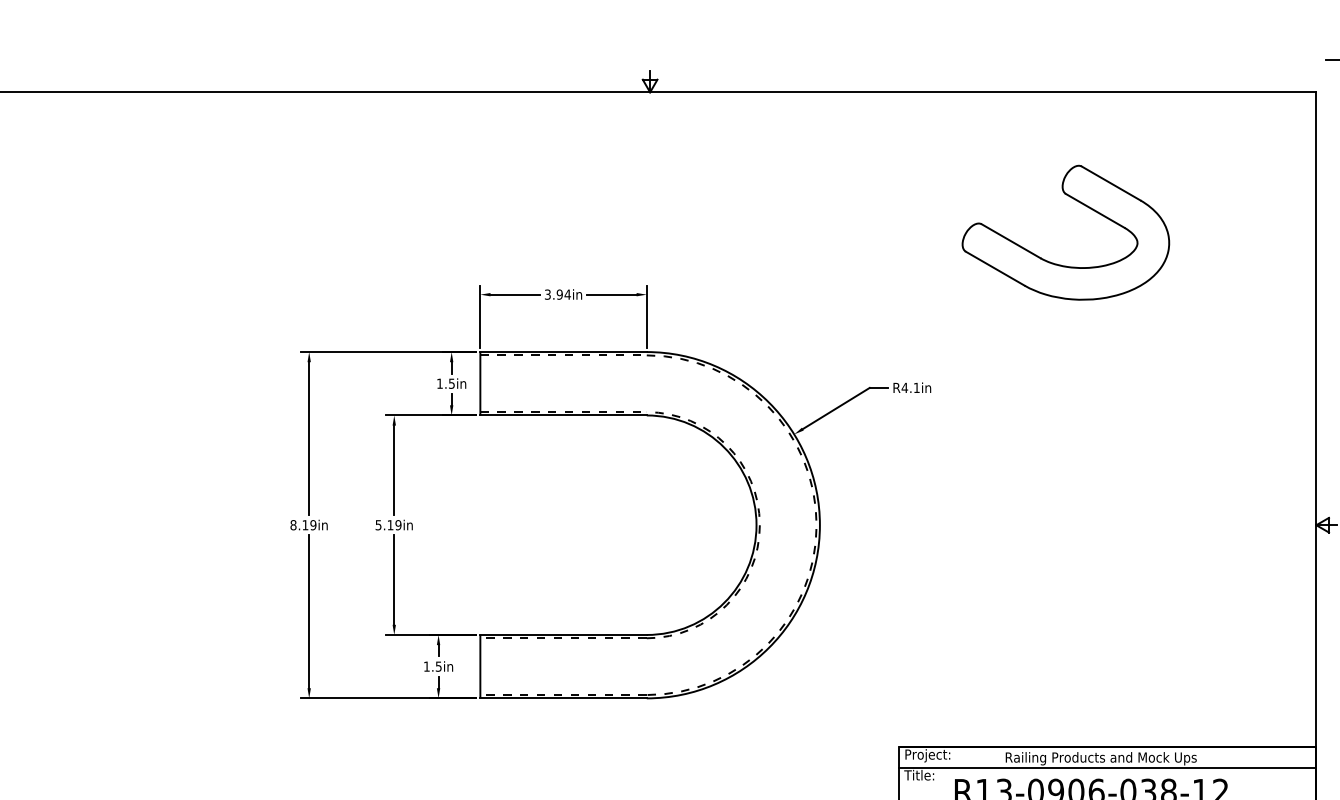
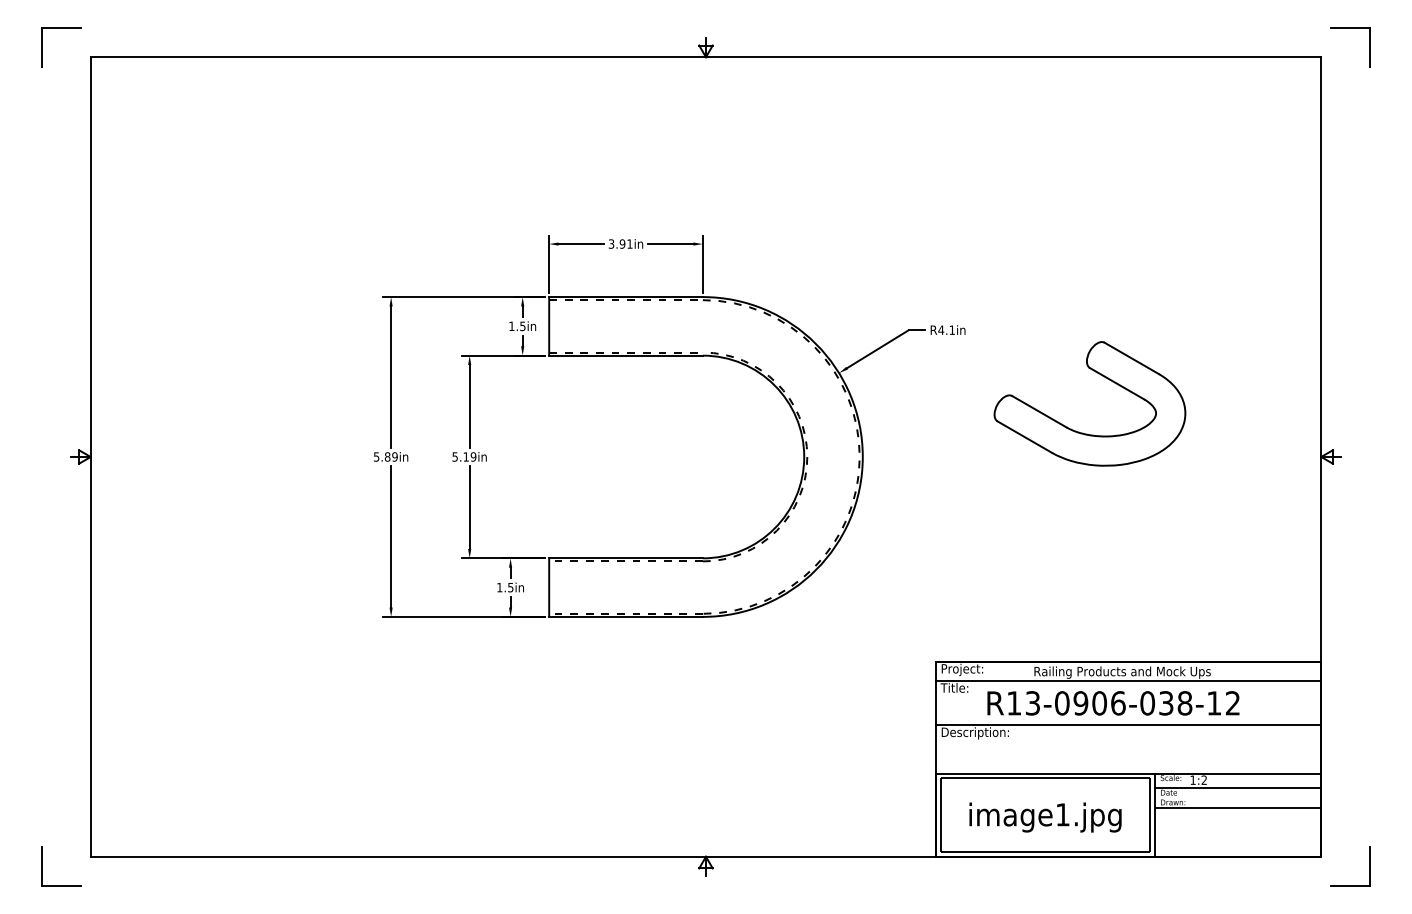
part: (1082, 205) -> (1105, 378), moved
text: (567, 294) -> (629, 243), 3.94in -> 3.91in
text: (298, 524) -> (381, 456), 8.19in -> 5.89in

